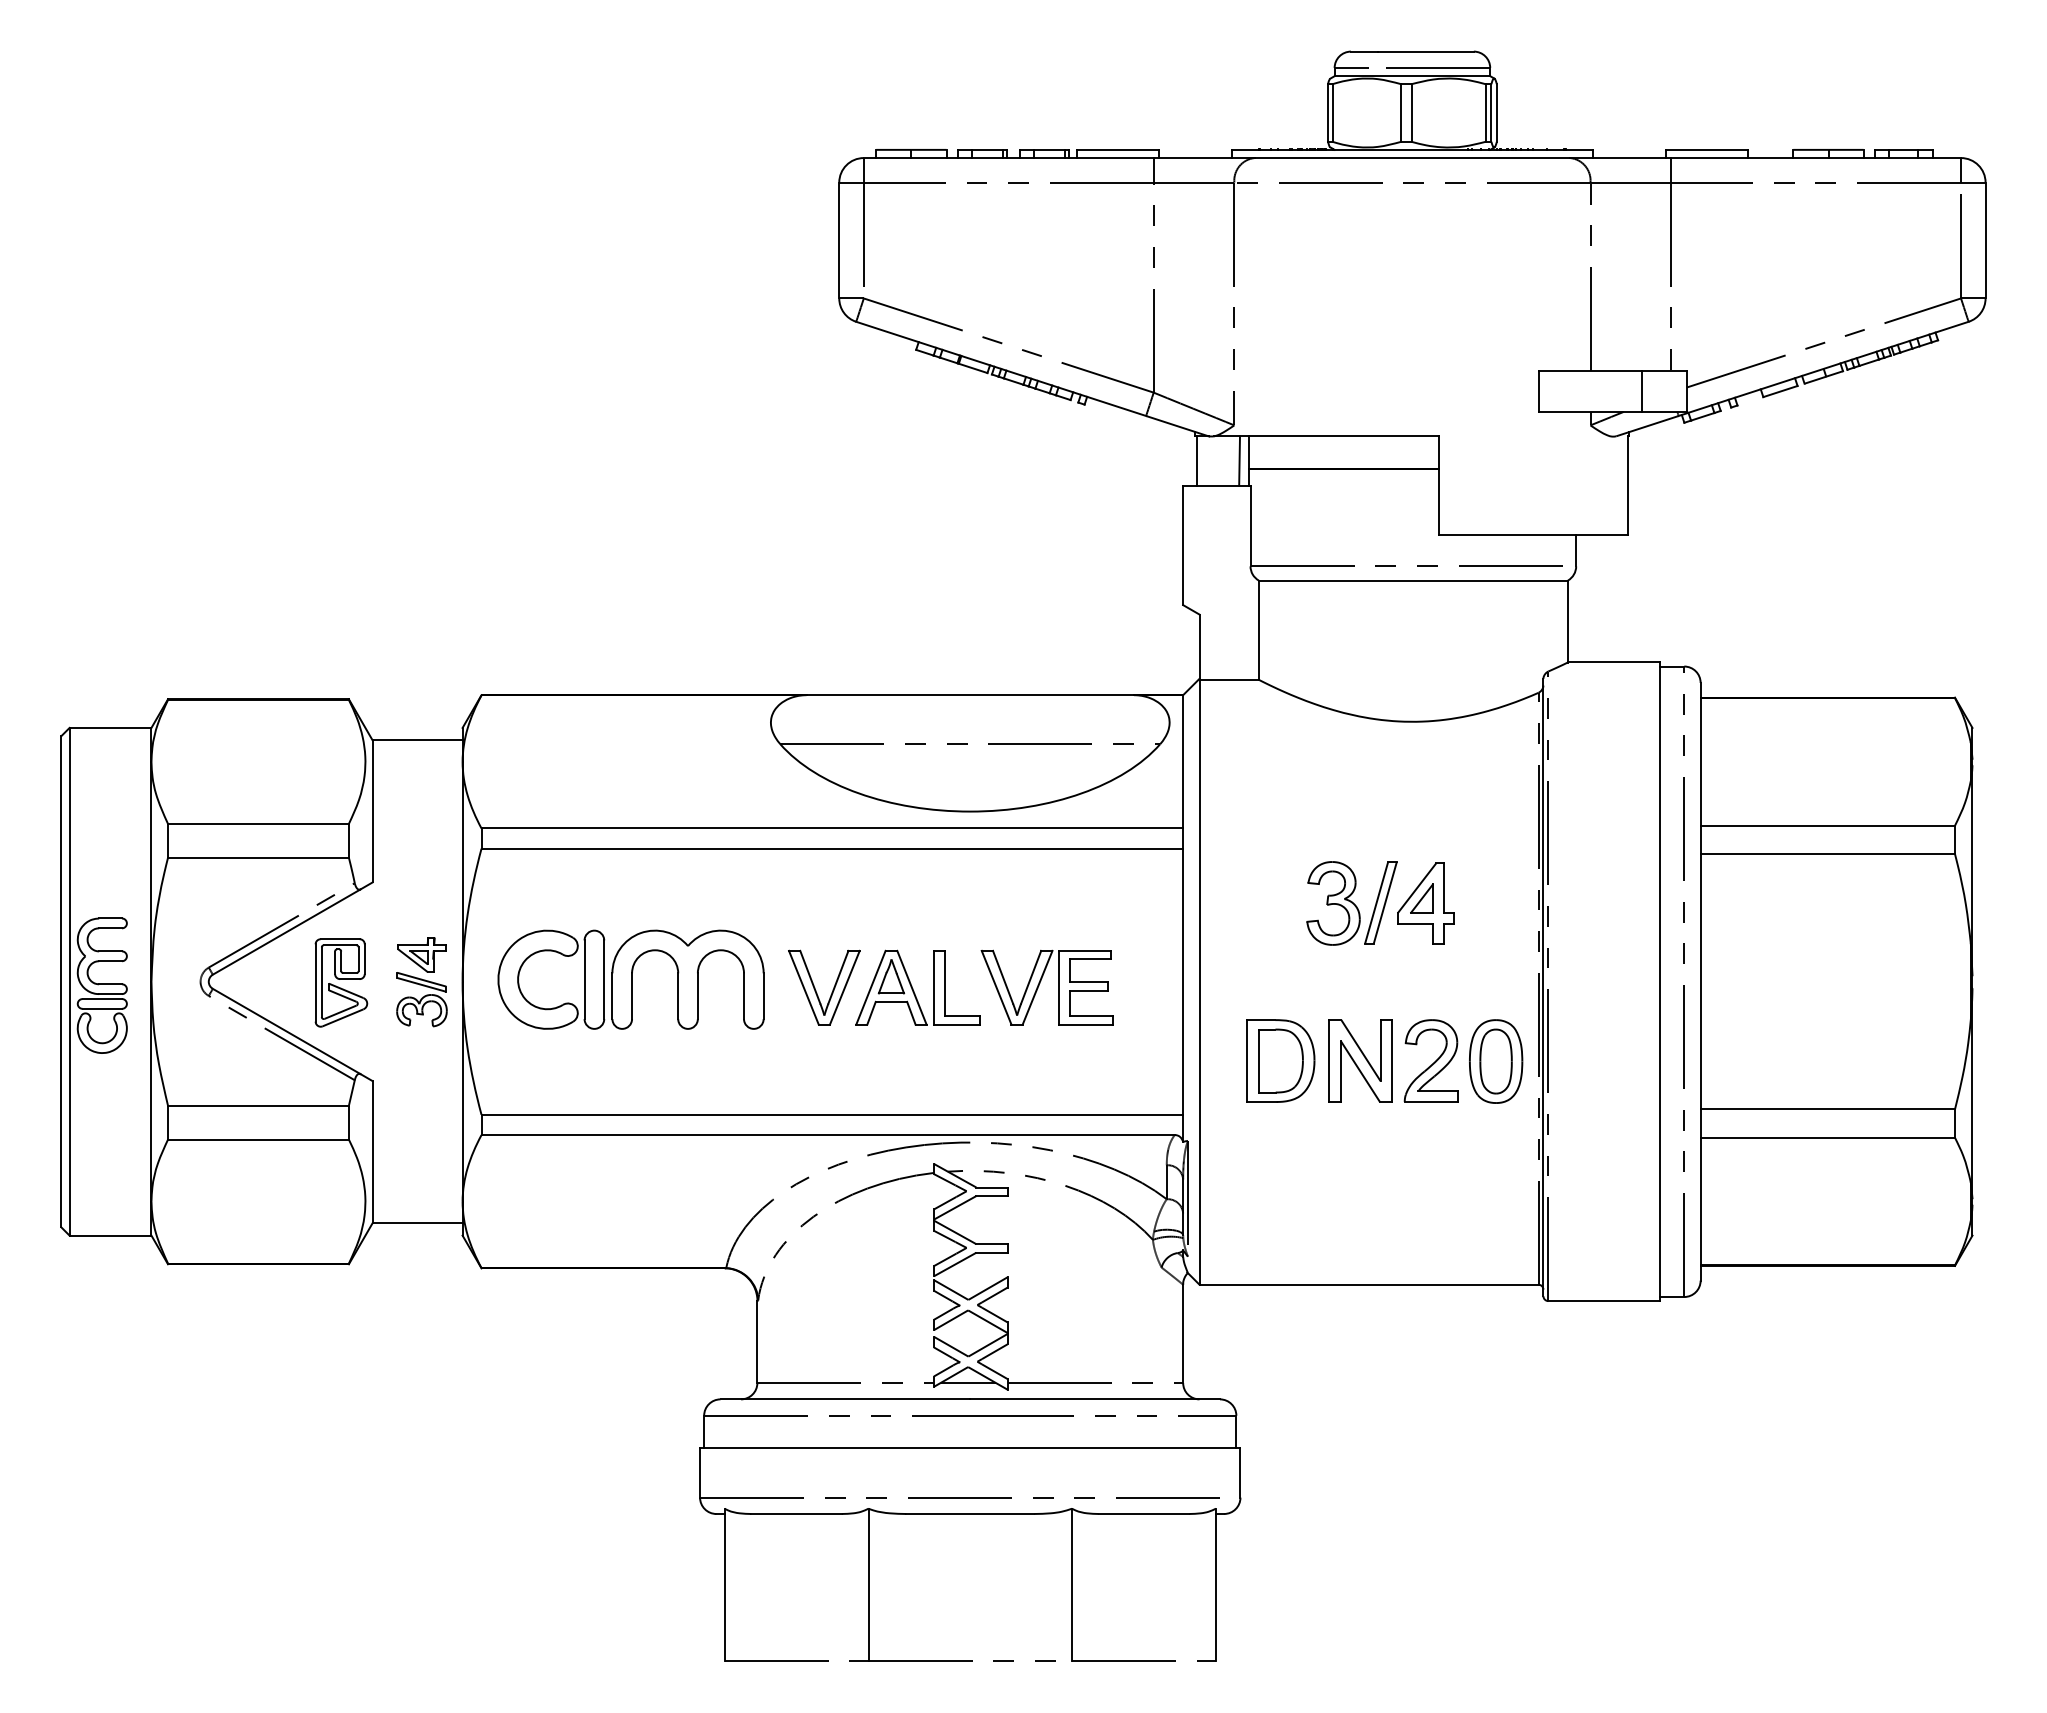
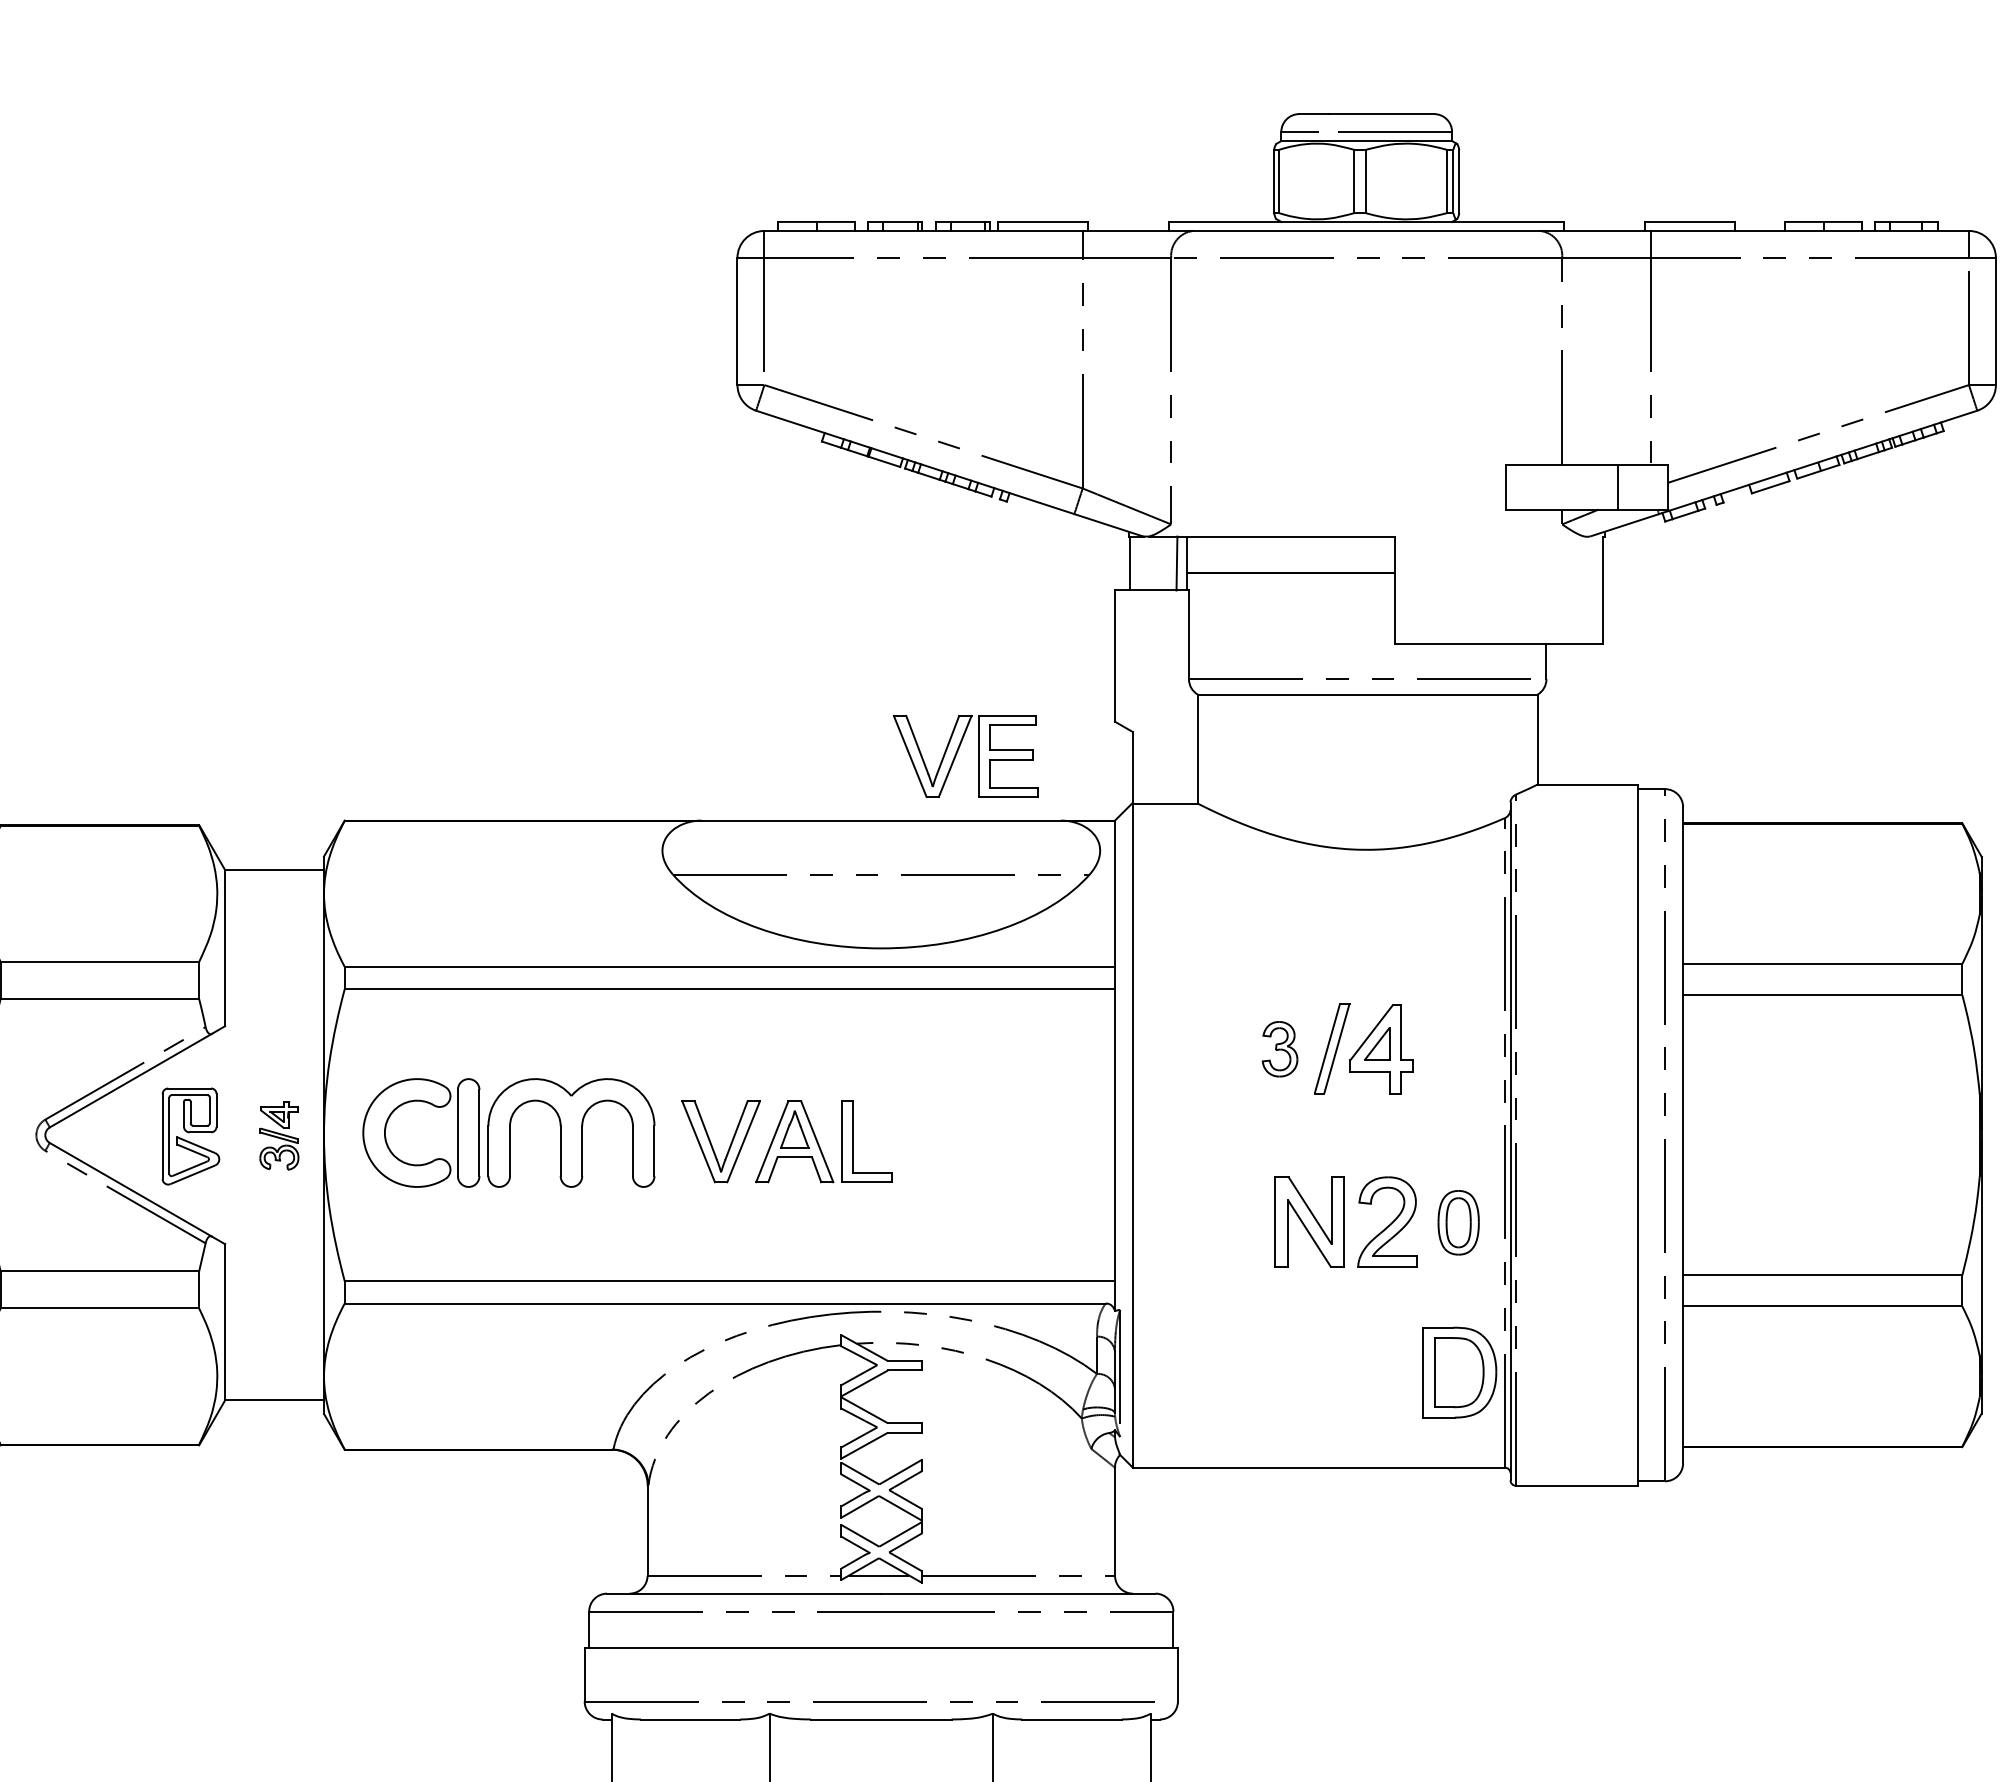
part: (1333, 903) -> (1280, 1049), size x0.6
part: (421, 982) -> (278, 1136), size x0.7
part: (1039, 986) -> (957, 755), moved
part: (1280, 1060) -> (1459, 1372), moved
part: (1496, 1061) -> (1459, 1222), size x0.7

